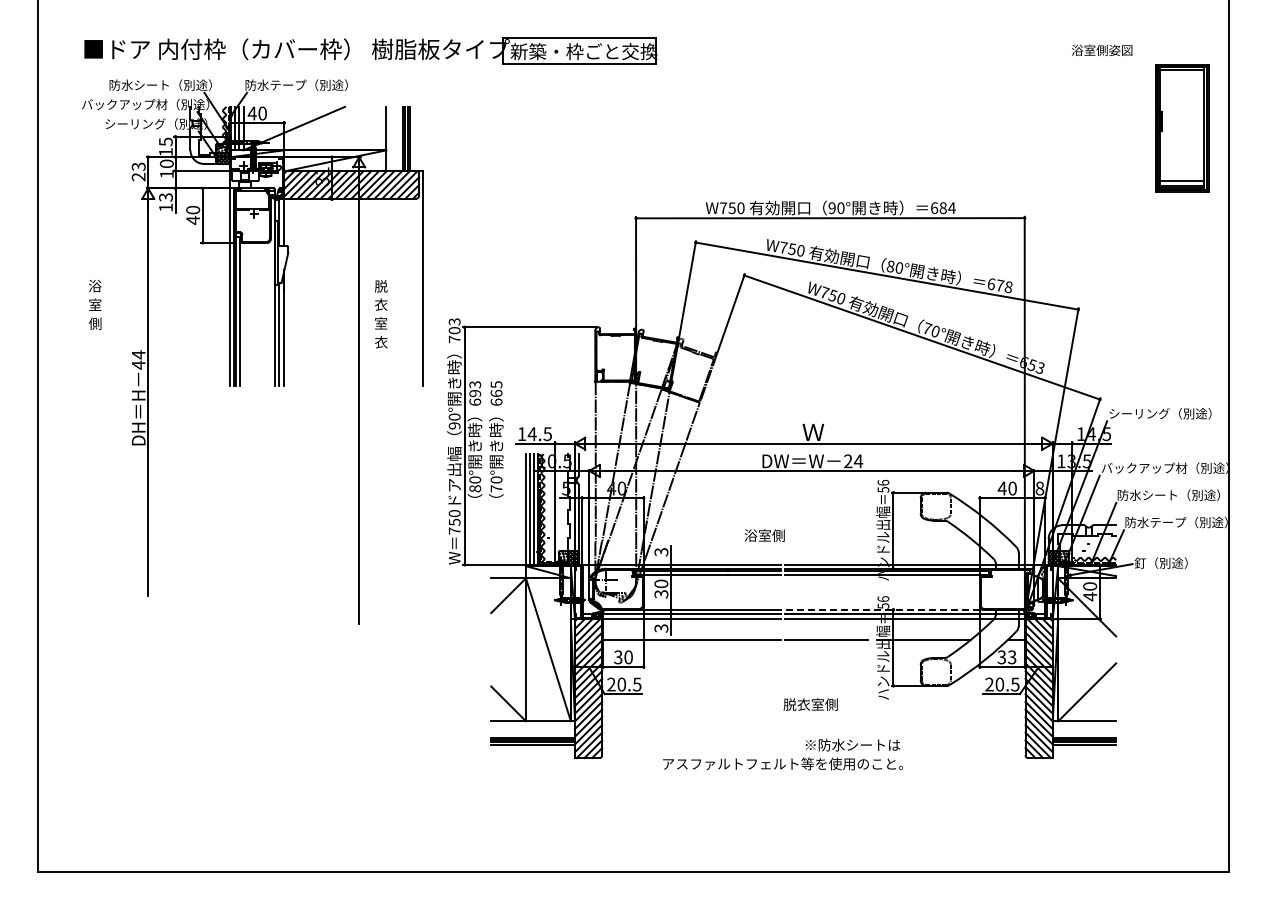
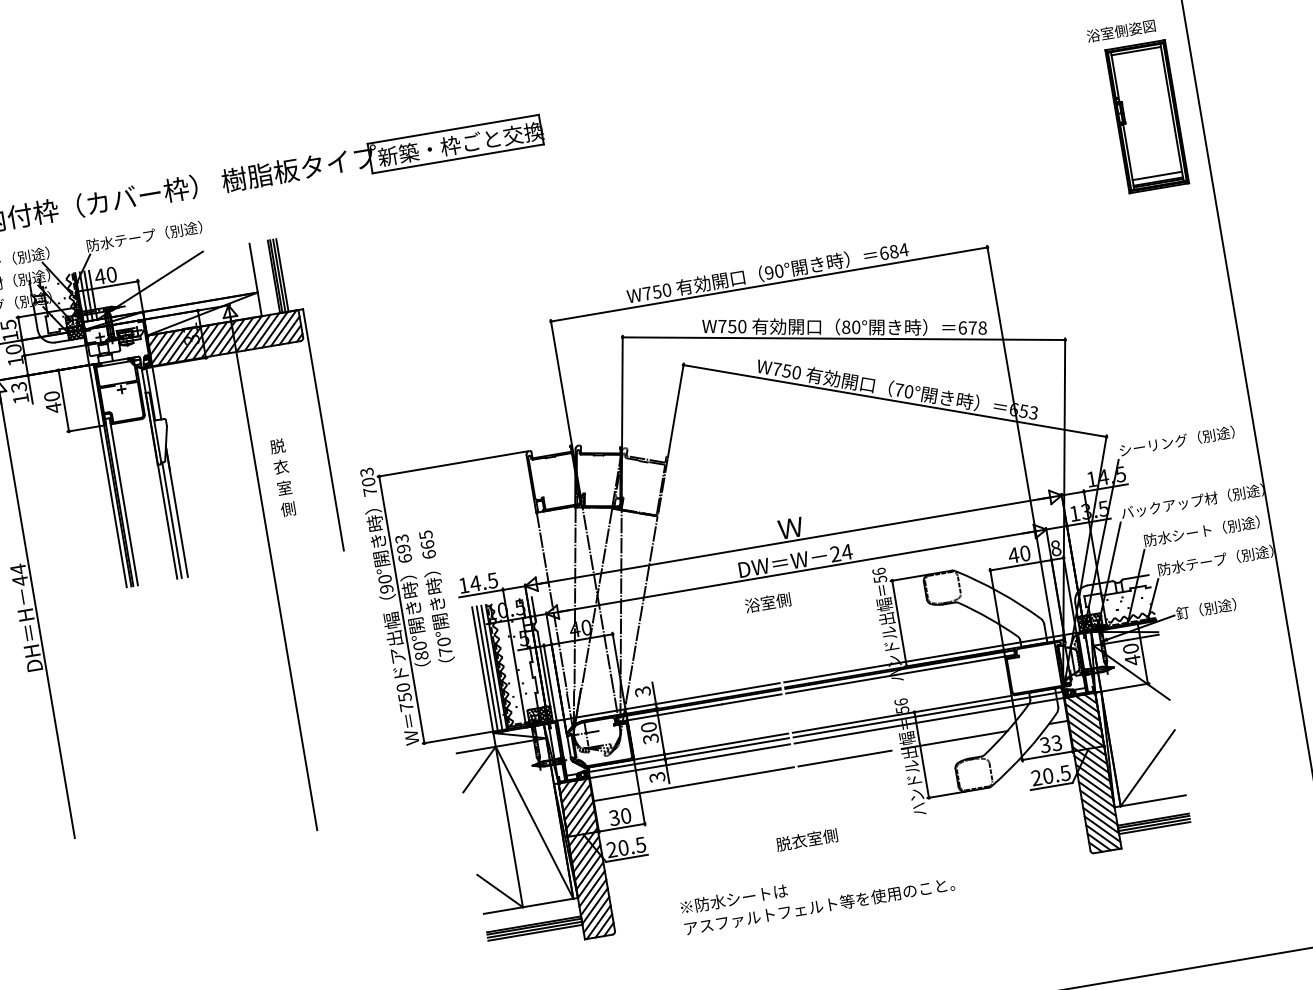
text: (1102, 49) -> (1121, 29), moved
text: (380, 342) -> (287, 509), 衣 -> 側
text: (764, 535) -> (767, 602), moved
line: (882, 609) -> (902, 714), dashed -> solid
text: (810, 704) -> (806, 839), moved
text: (852, 744) -> (733, 898), moved

